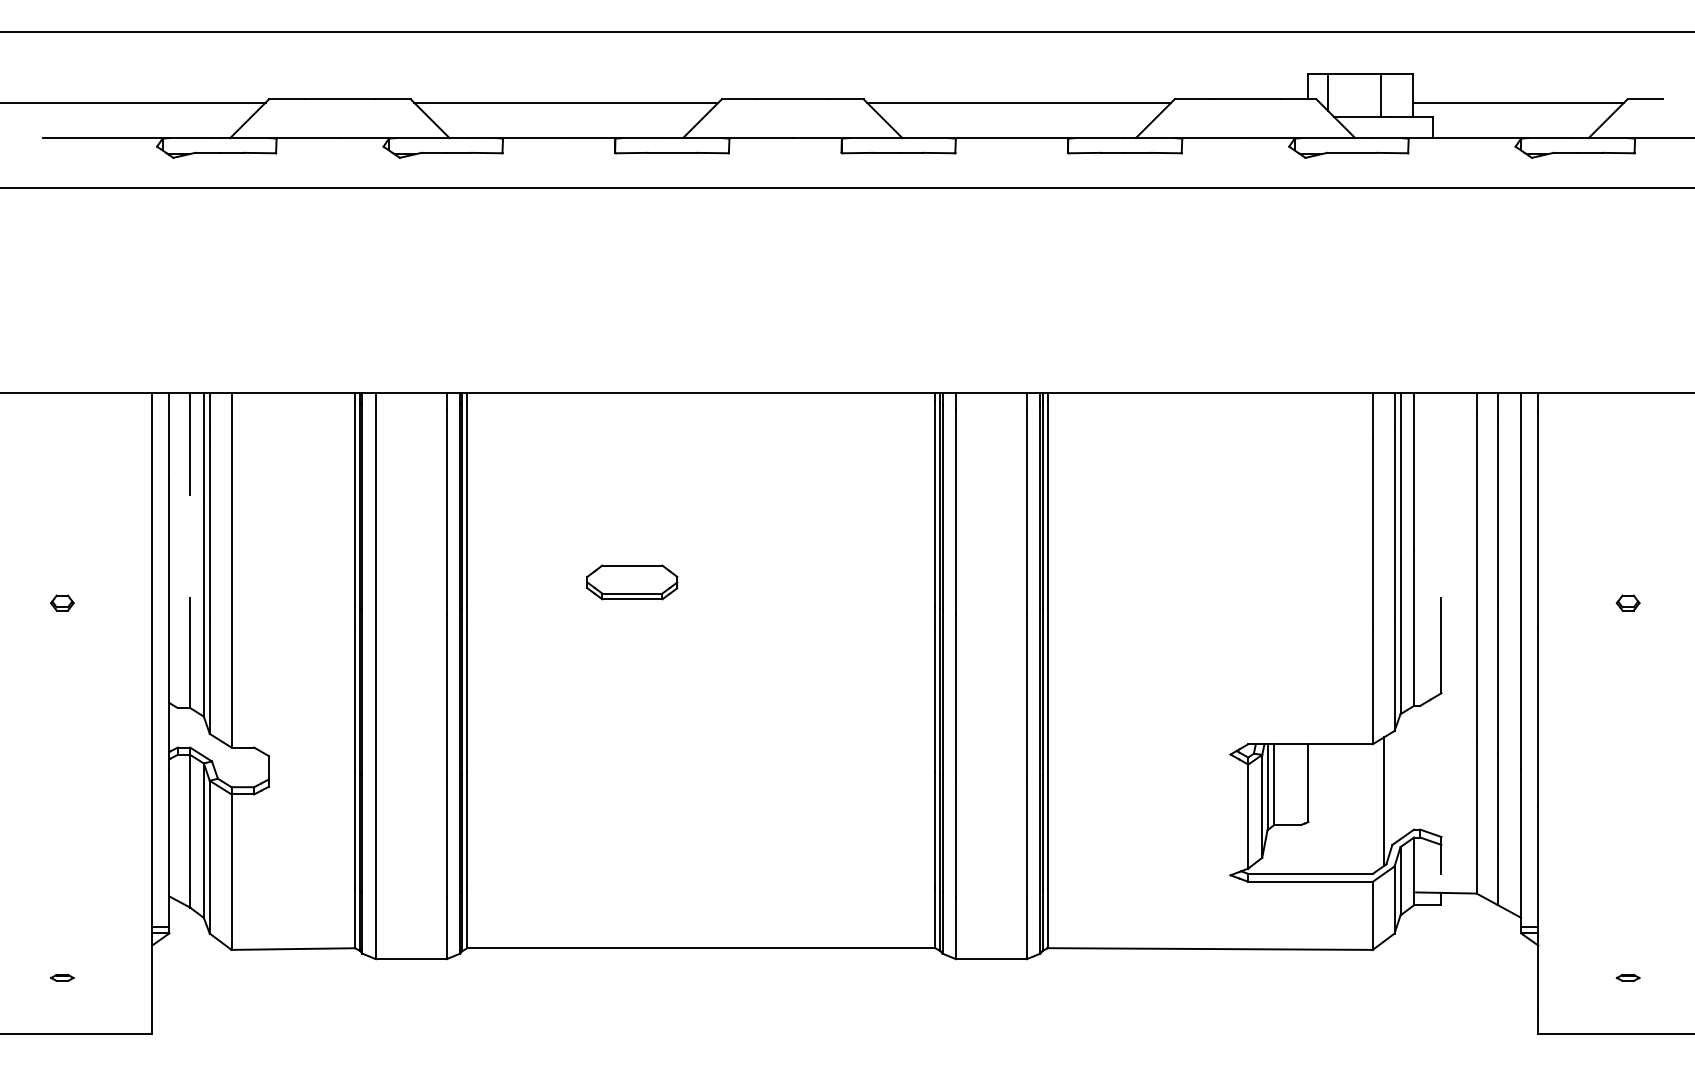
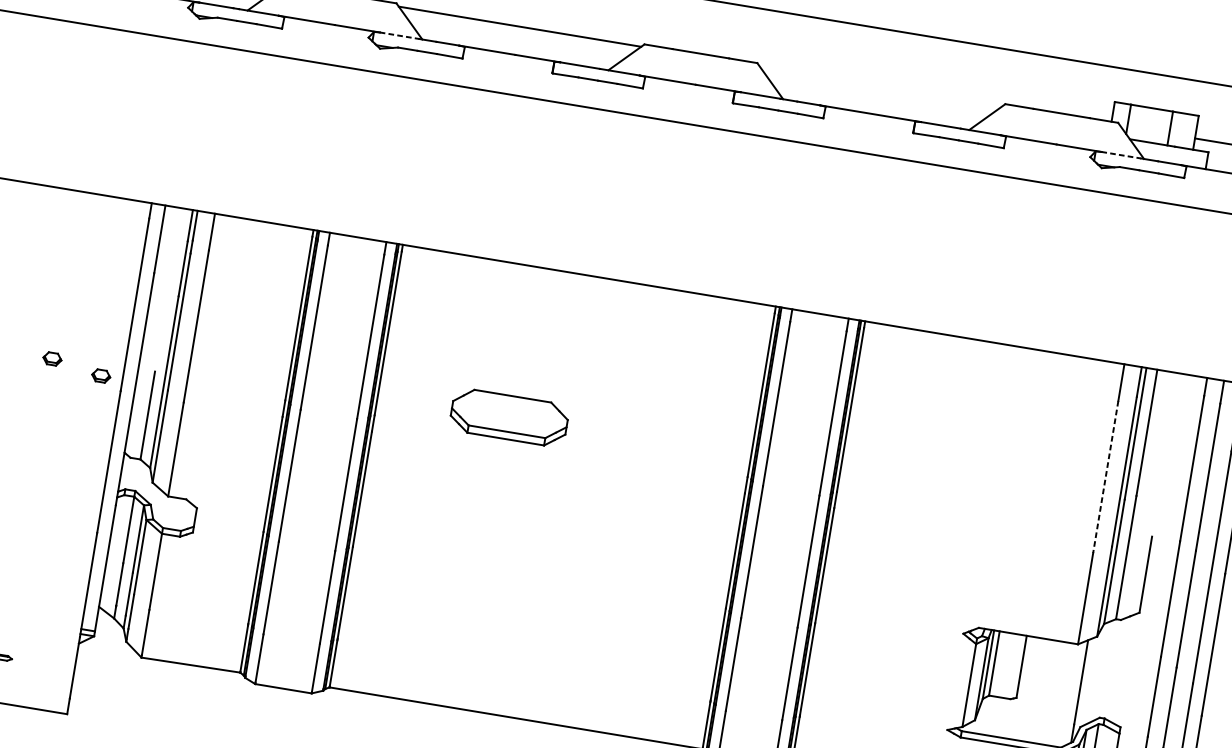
line: (1019, 102) -> (881, 86), removed
line: (421, 138) -> (399, 36), solid -> dashed
line: (1326, 138) -> (1121, 155), solid -> dashed
line: (190, 443) -> (175, 248), removed
line: (1372, 534) -> (1105, 477), solid -> dashed
part: (632, 582) -> (509, 417), size x1.6
part: (125, 613) -> (101, 375), added

